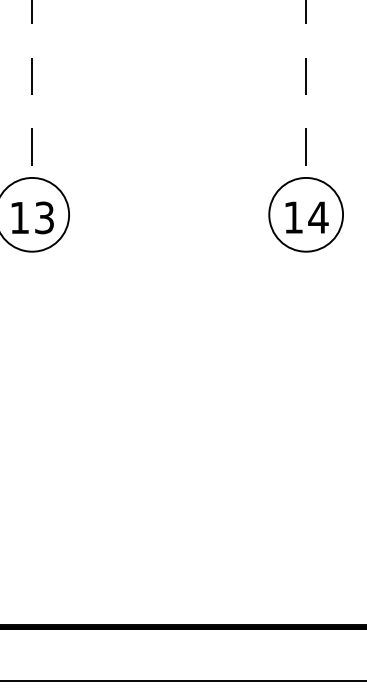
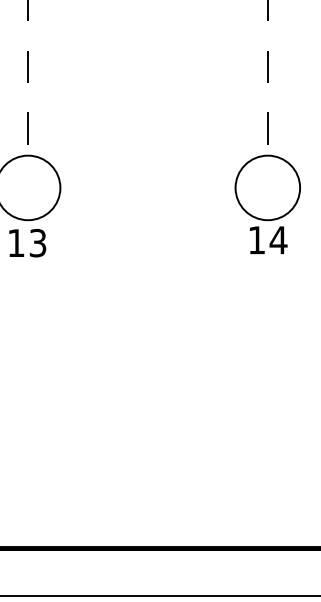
text: (32, 217) -> (27, 242), moved
text: (306, 217) -> (268, 240), moved

